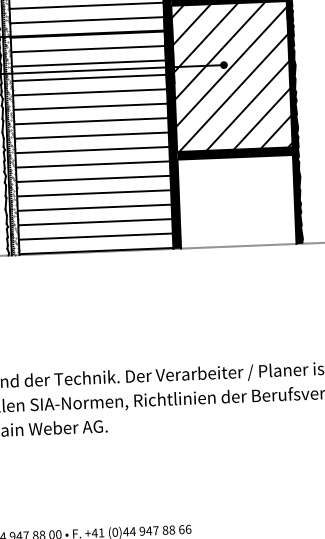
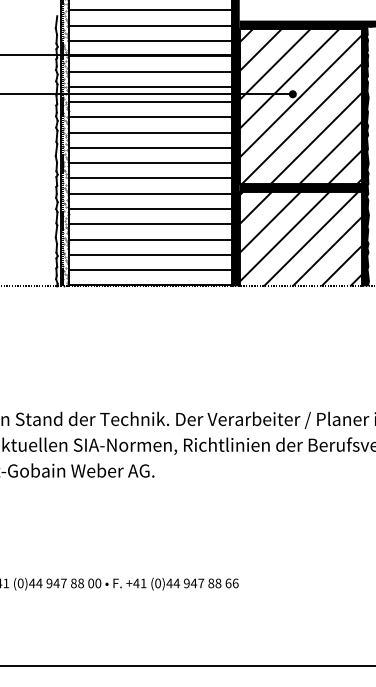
hatch: (236, 202) -> (300, 239), added

